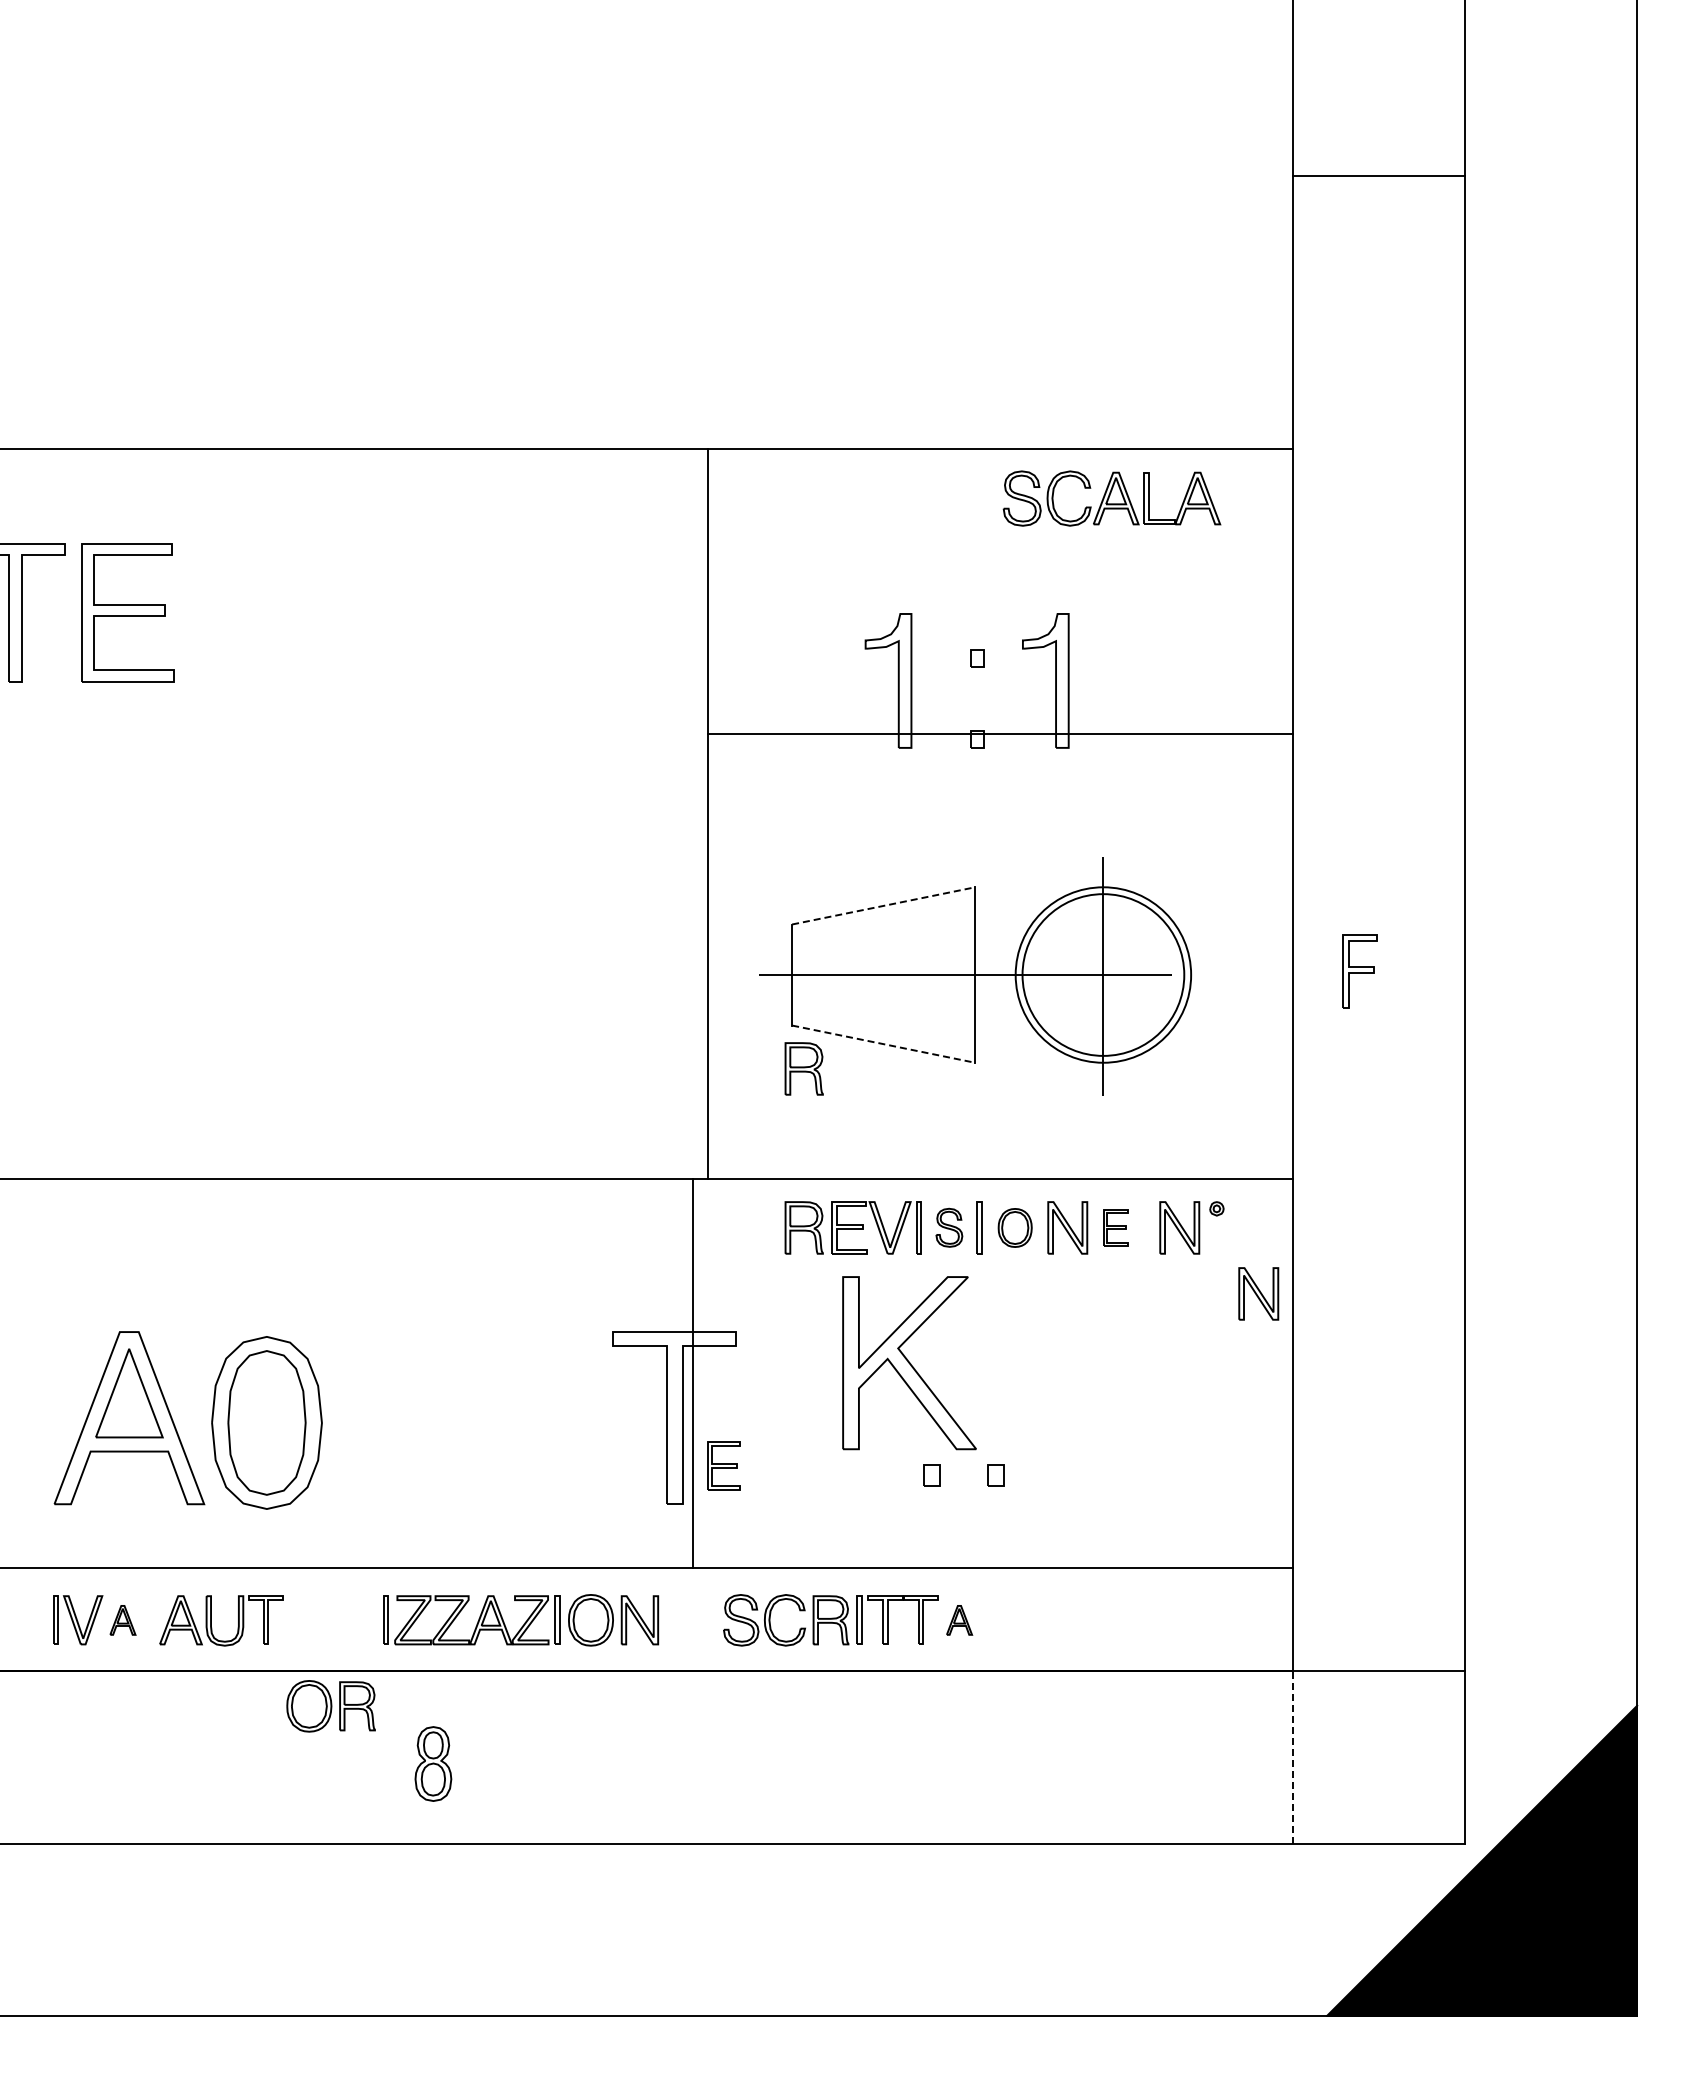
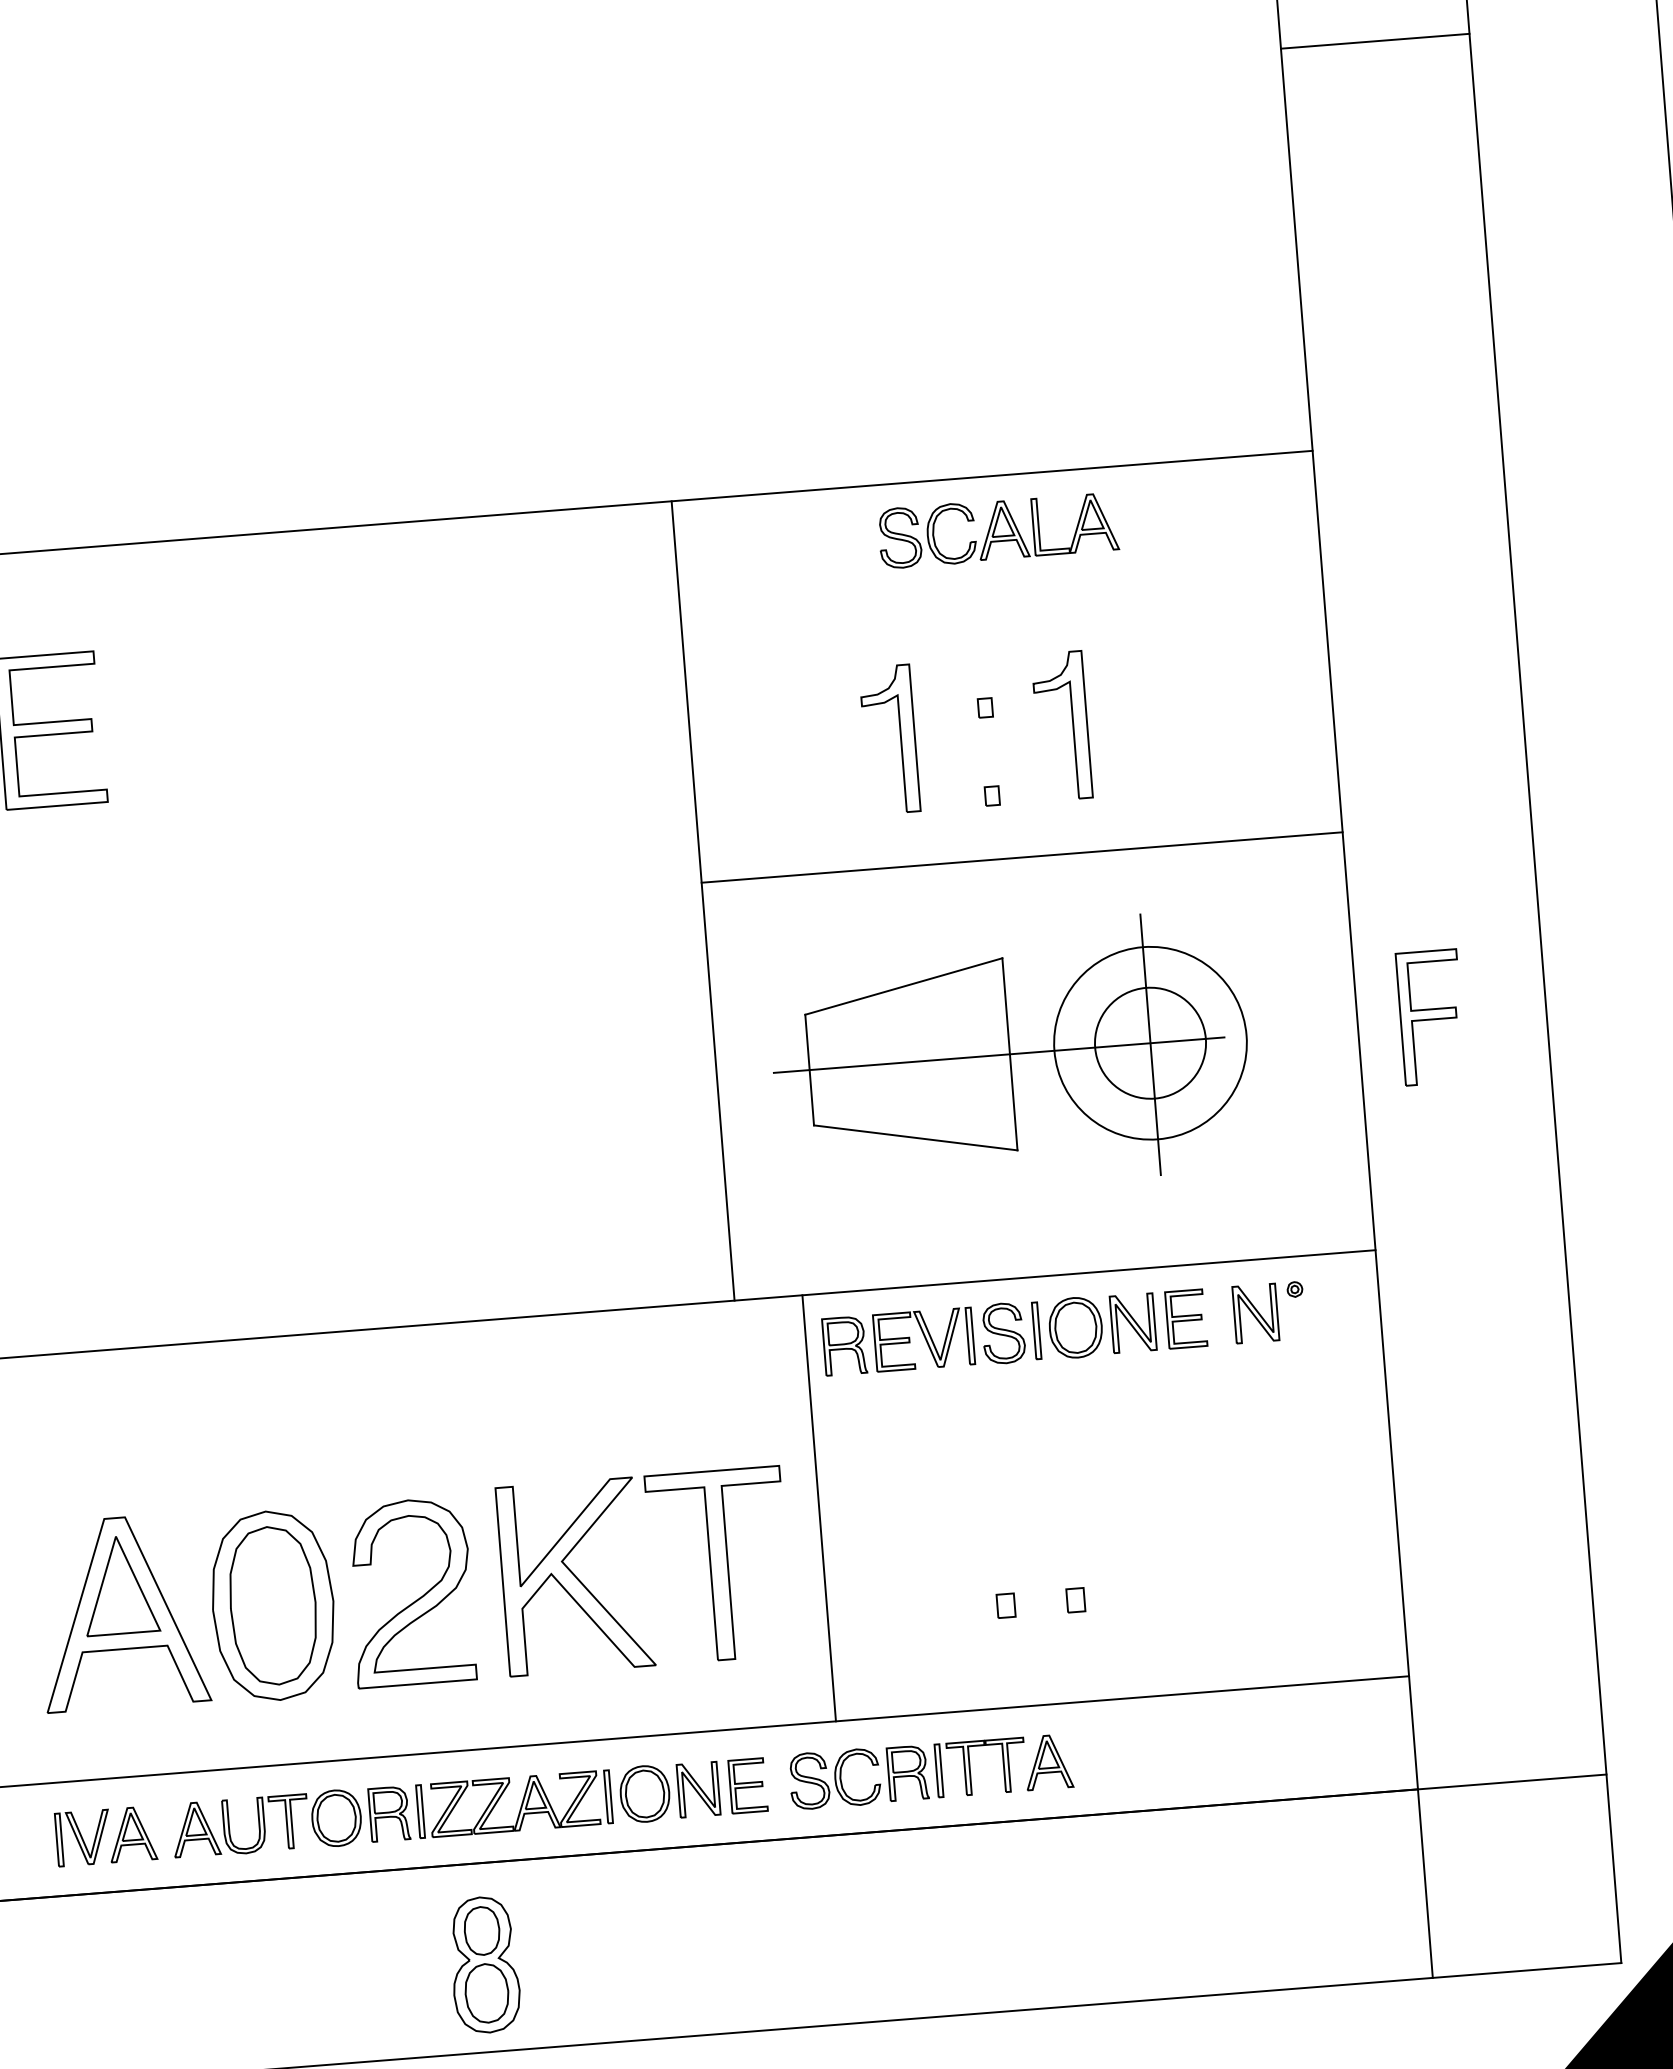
line: (1378, 175) -> (1374, 41), moved
part: (1111, 498) -> (997, 530), moved
line: (999, 734) -> (1021, 857), moved
line: (884, 905) -> (904, 985), dashed -> solid
part: (1359, 971) -> (1430, 1017), size x1.67
circle: (1102, 974) -> (1149, 1042), size x0.62
line: (884, 1044) -> (916, 1138), dashed -> solid
part: (803, 1068) -> (830, 1171), removed
part: (949, 1227) -> (1003, 1332), size x1.43
part: (1014, 1227) -> (1074, 1327), size x1.43
part: (1116, 1227) -> (1186, 1318), size x1.43
part: (1258, 1293) -> (1347, 1378), removed
part: (909, 1363) -> (575, 1577), moved
line: (693, 1373) -> (819, 1508), moved
part: (395, 1428) -> (414, 1600), added
part: (723, 1465) -> (747, 1785), moved
part: (122, 1620) -> (132, 1834), size x1.67
part: (959, 1620) -> (1048, 1762), size x1.67
part: (330, 1706) -> (359, 1816), moved
line: (1292, 1756) -> (1424, 1882), dashed -> solid
part: (433, 1763) -> (484, 1964), size x1.67

